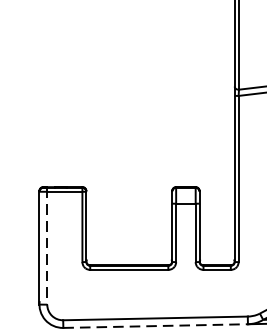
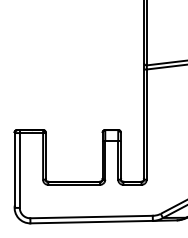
line: (46, 246) -> (19, 169), dashed -> solid
line: (156, 326) -> (92, 222), dashed -> solid

